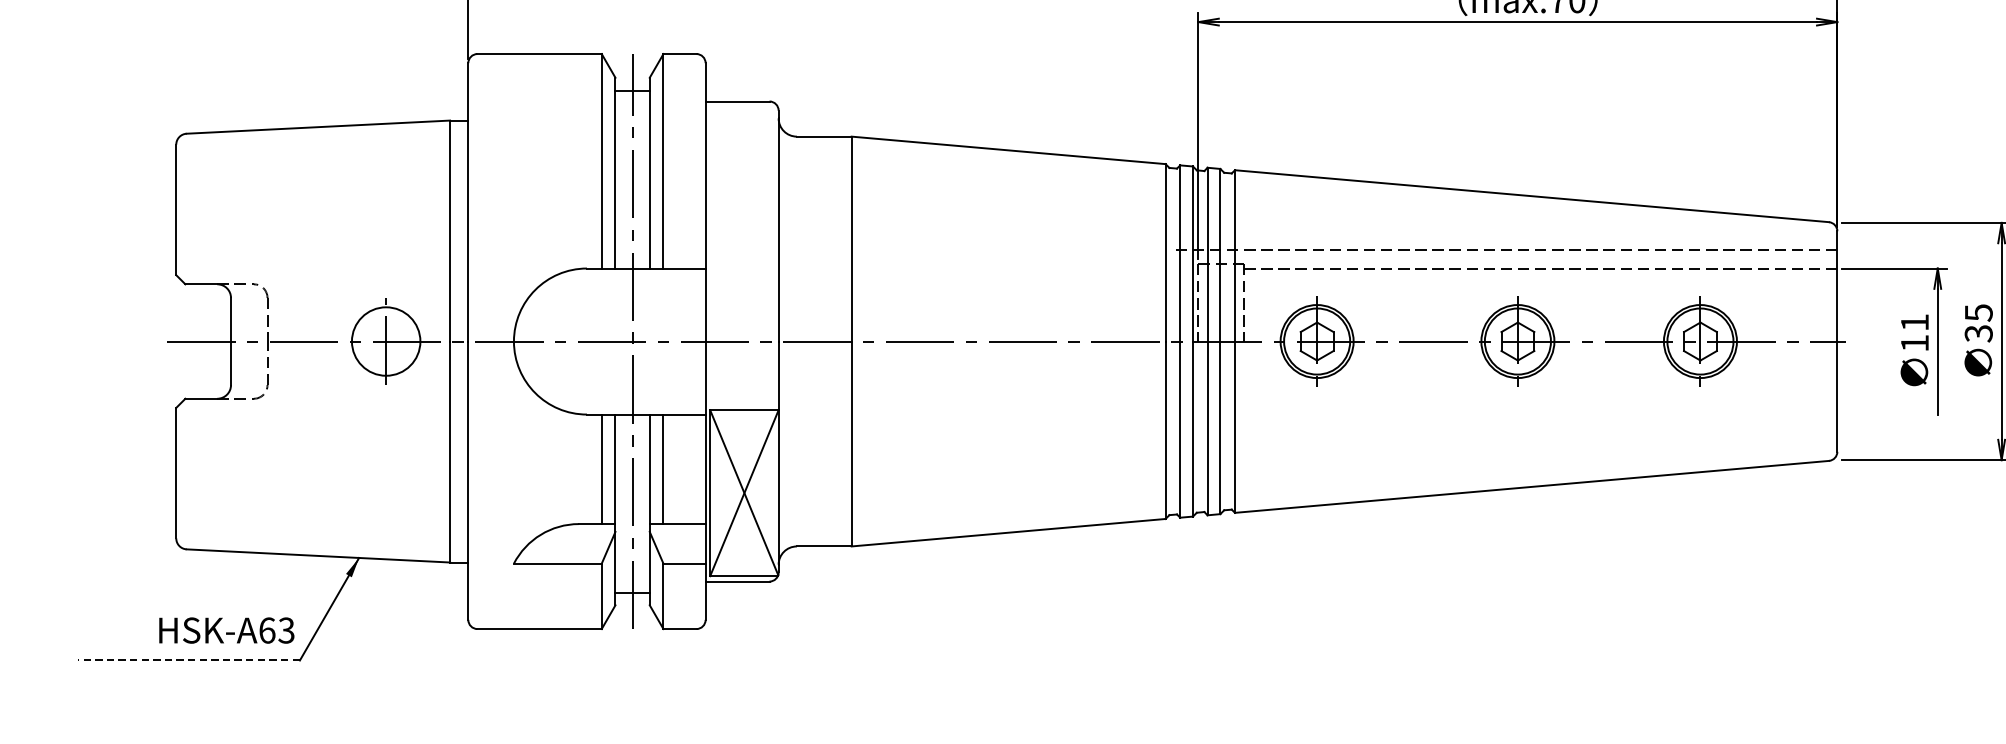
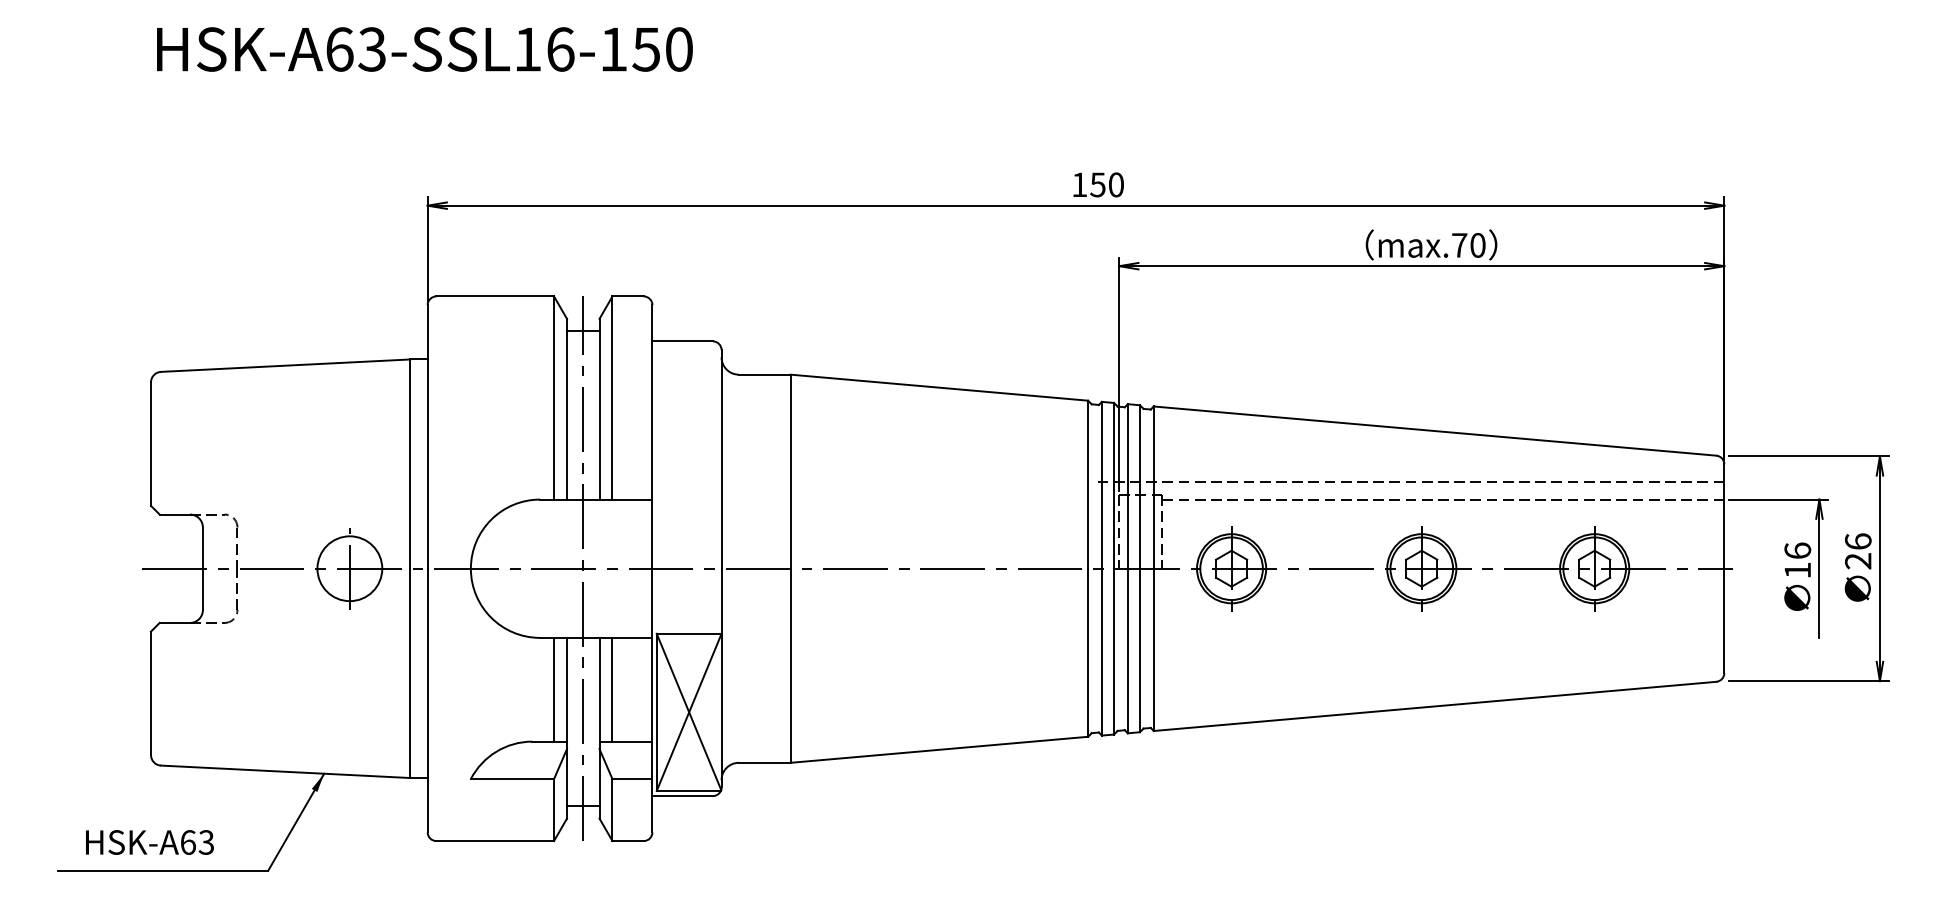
text: (1914, 322) -> (1797, 550), 11 -> 16
text: (1979, 323) -> (1858, 551), 35 -> 26
text: (226, 630) -> (149, 842), moved
line: (189, 660) -> (163, 870), dashed -> solid

